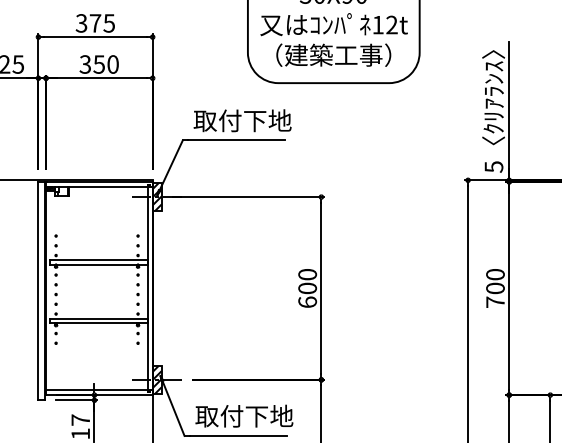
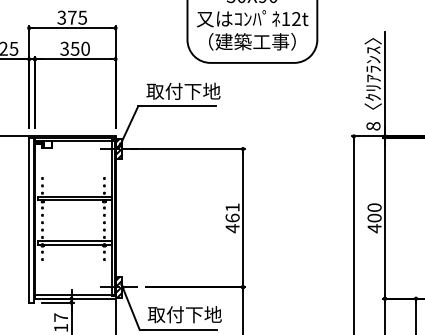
text: (494, 167) -> (373, 126), 5 -> 8
text: (307, 288) -> (232, 218), 600 -> 461
text: (495, 302) -> (374, 228), 700 -> 400

